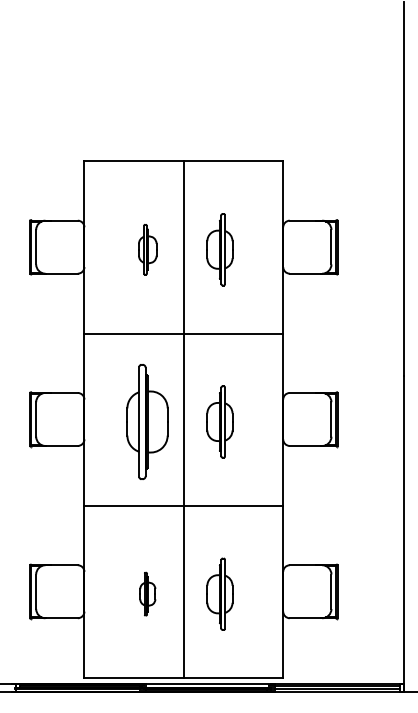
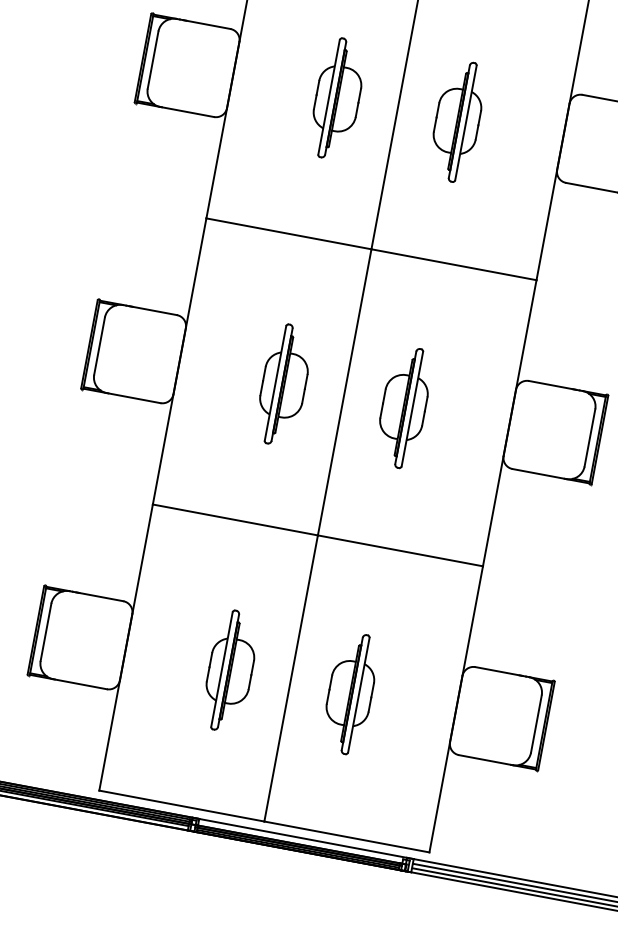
part: (147, 249) -> (337, 98), size x1.43
part: (147, 421) -> (283, 384), size x0.62
part: (147, 593) -> (230, 669), size x1.67

